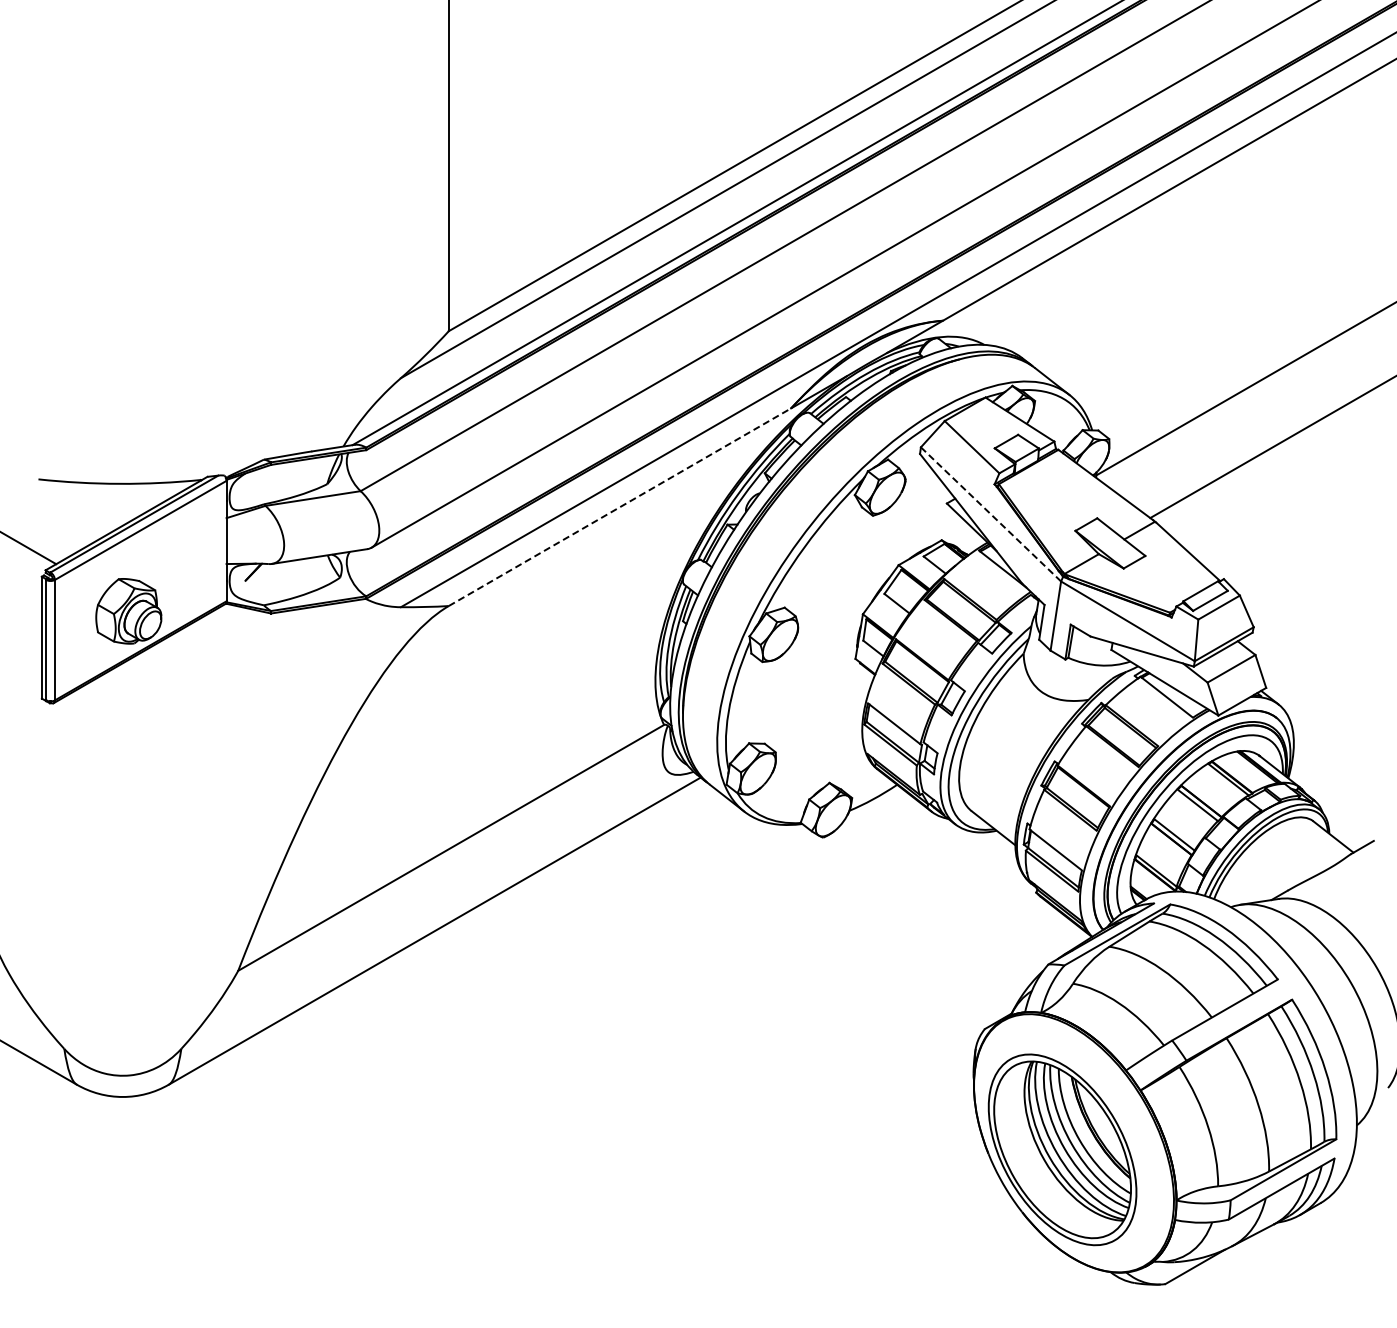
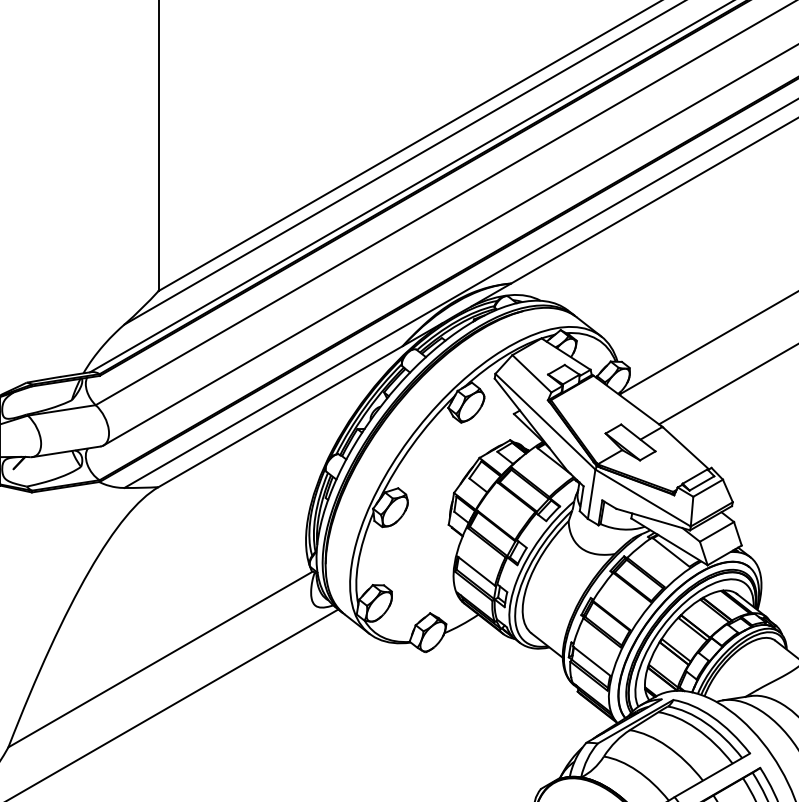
line: (619, 507) -> (280, 416), dashed -> solid
line: (991, 514) -> (545, 421), dashed -> solid

